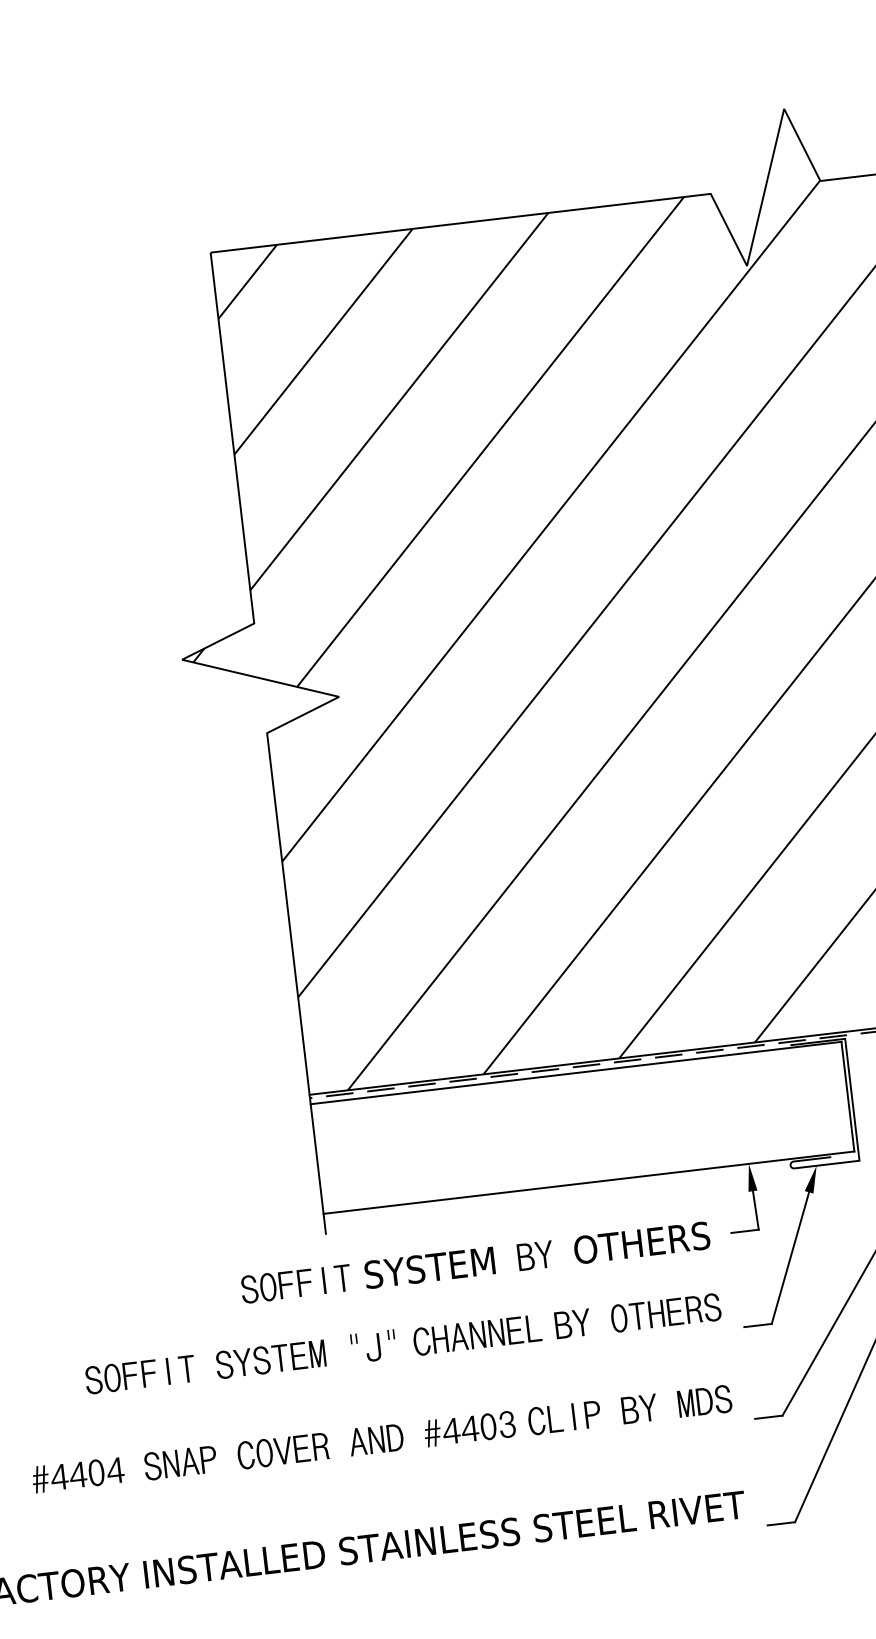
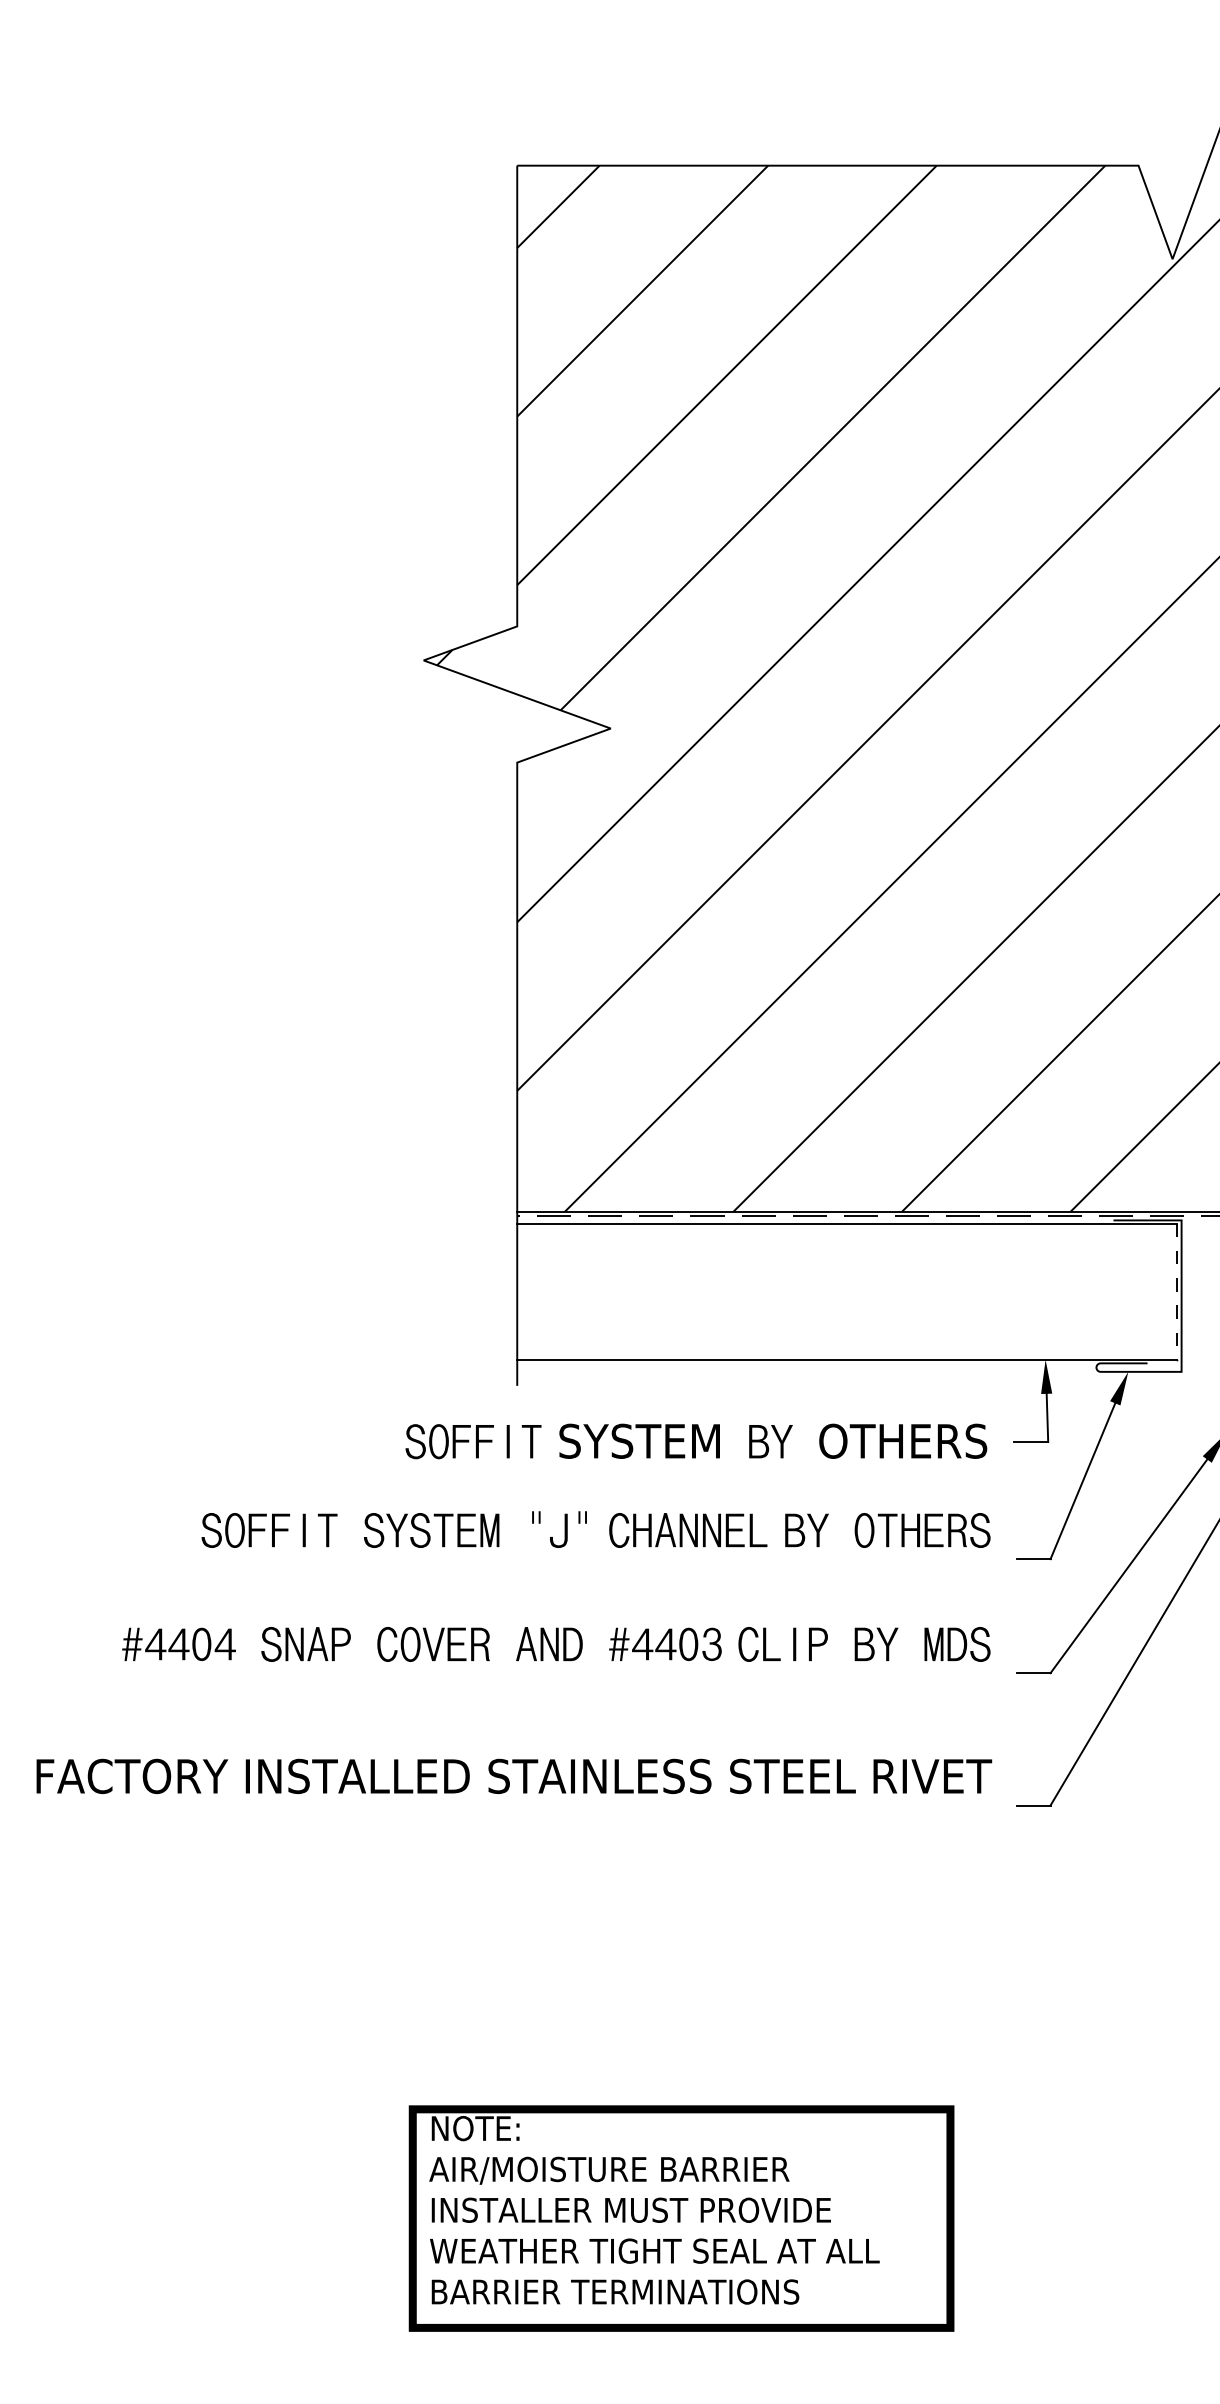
line: (847, 1097) -> (1176, 1292), solid -> dashed

